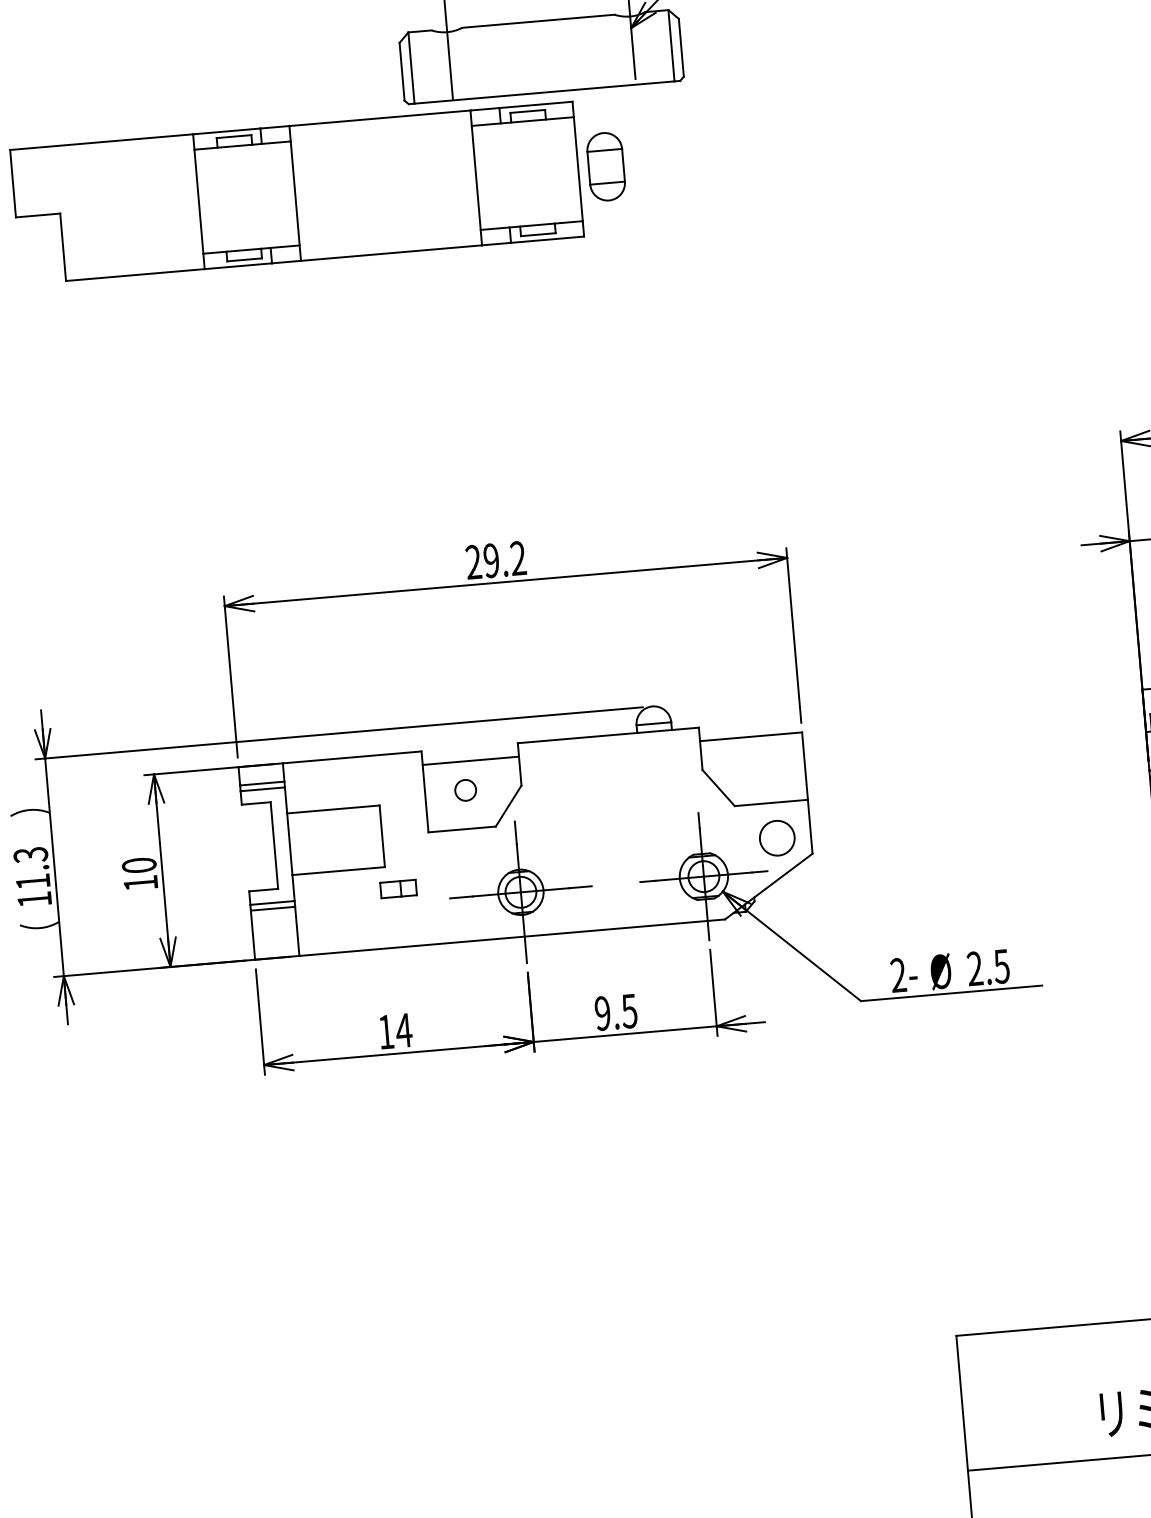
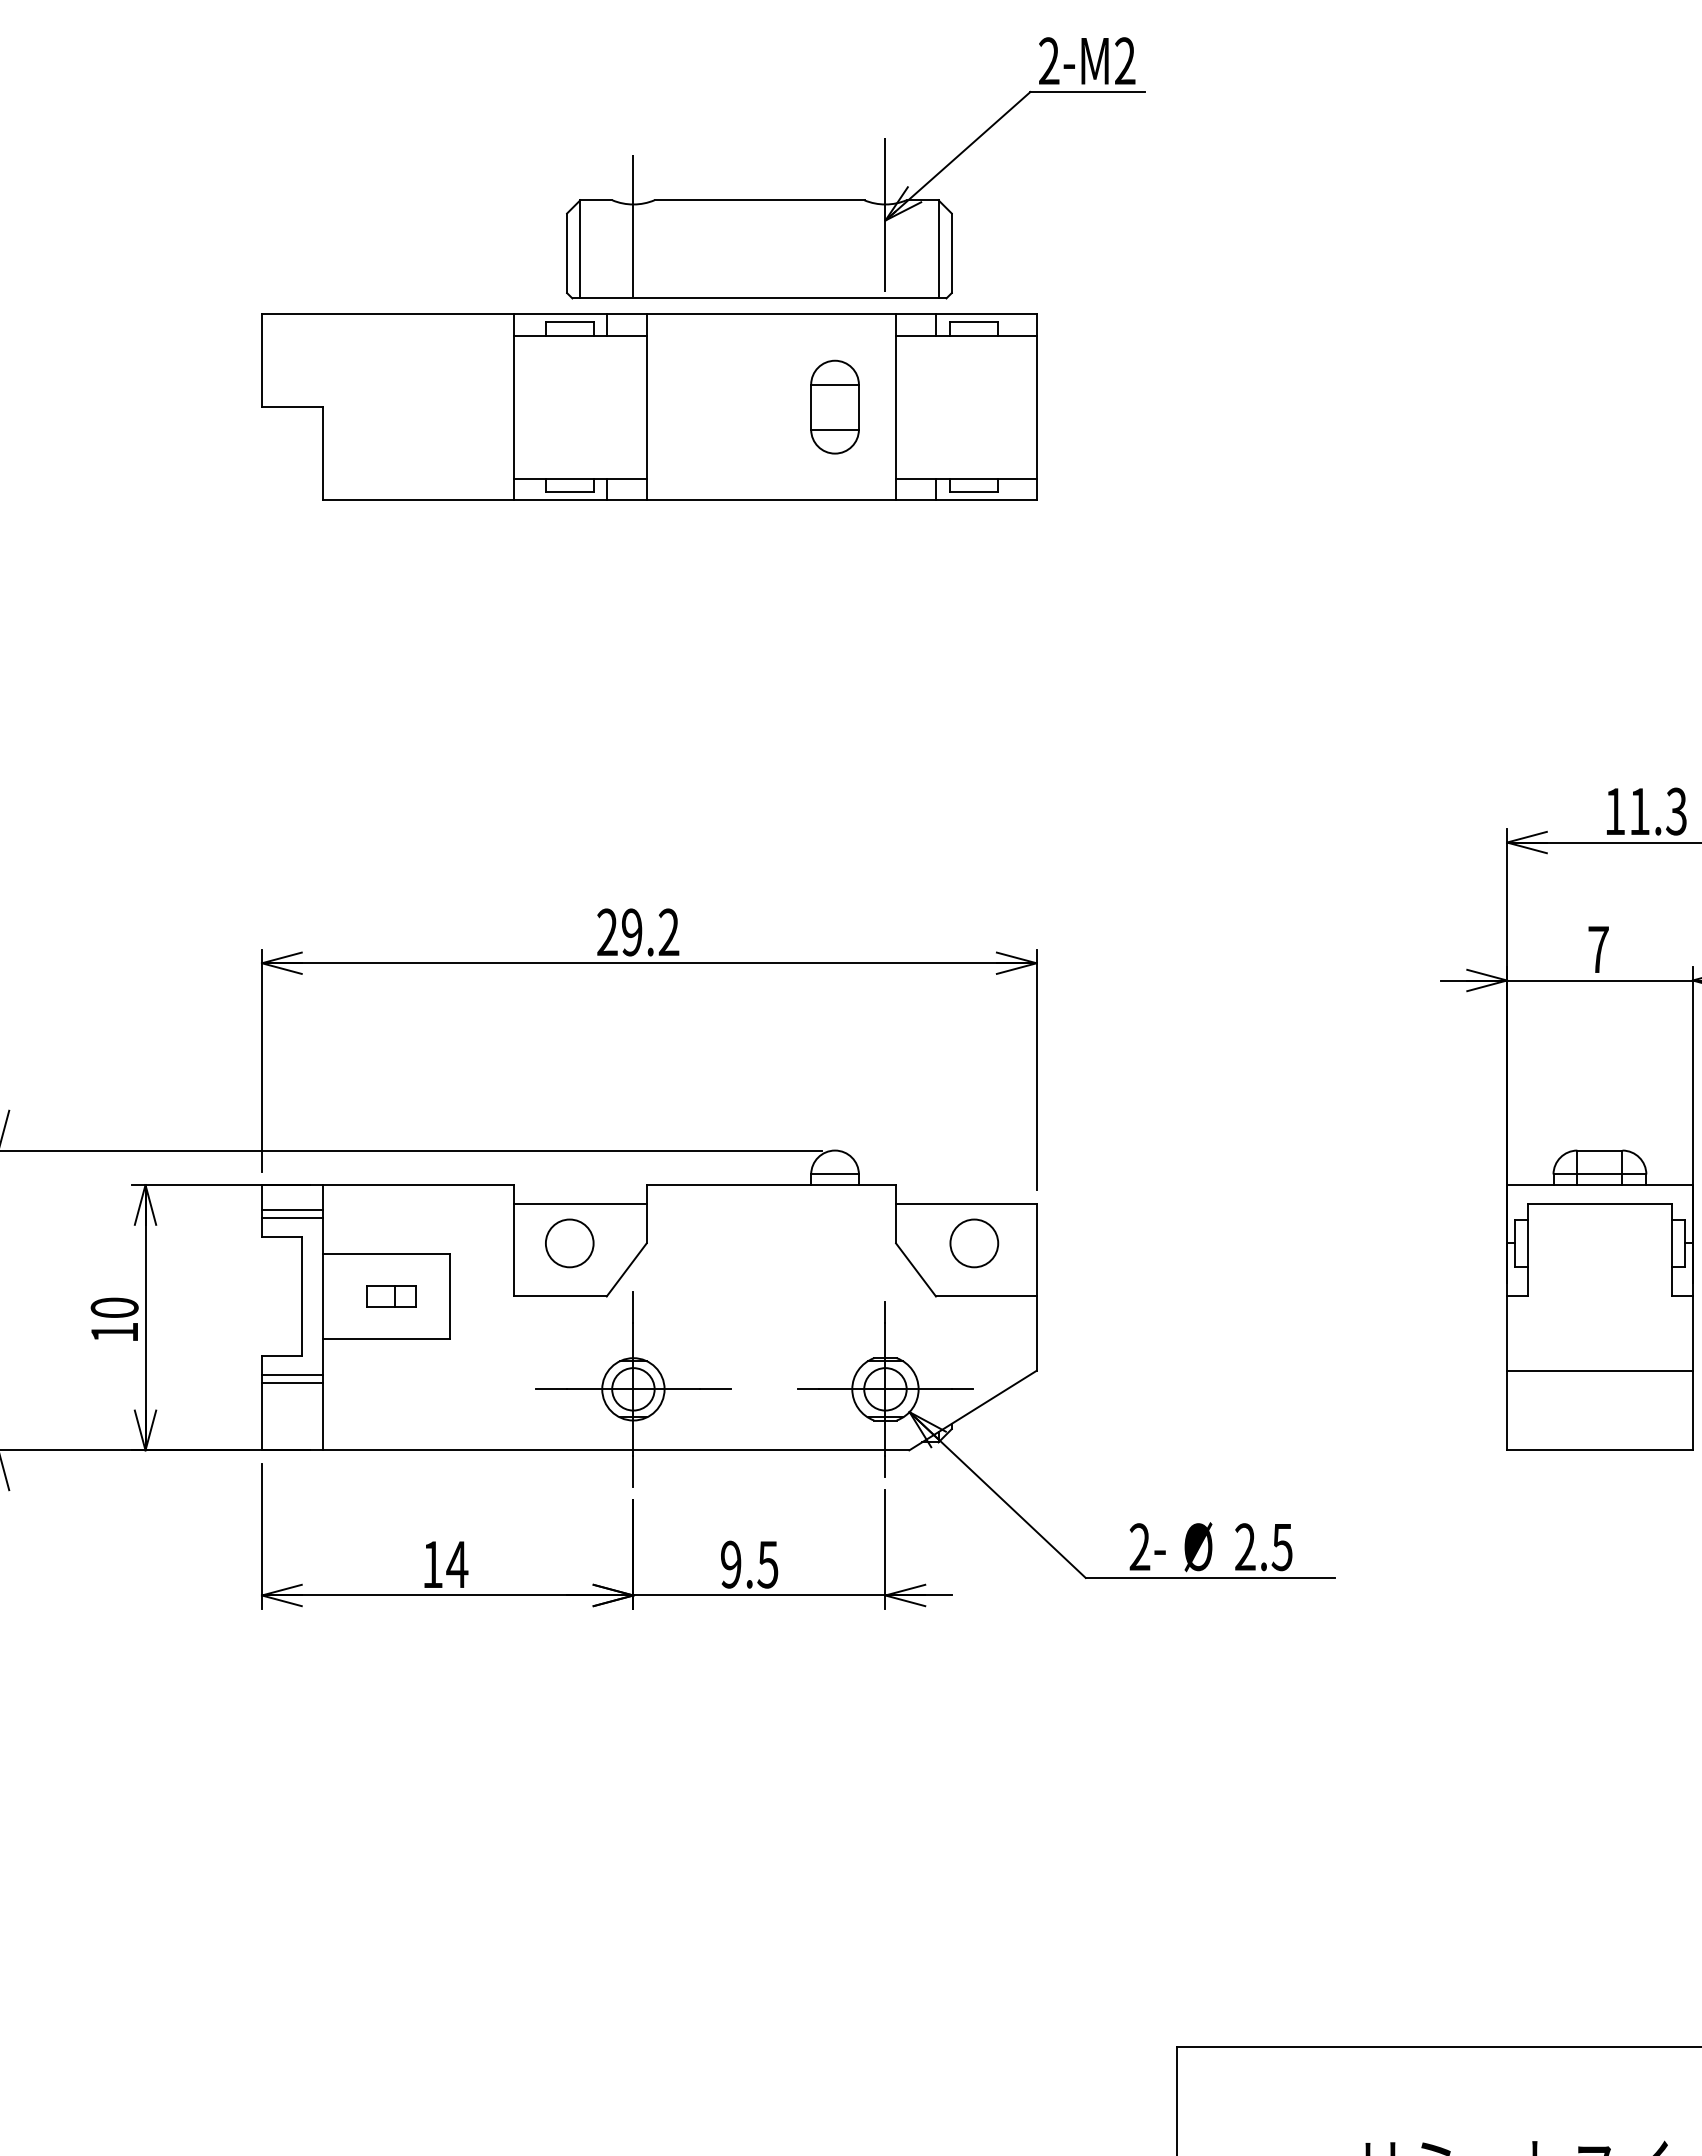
part: (297, 192) -> (649, 406), moved
circle: (465, 790) -> (569, 1243), size x1.67
circle: (777, 838) -> (974, 1243), moved
part: (398, 889) -> (391, 1296), moved

